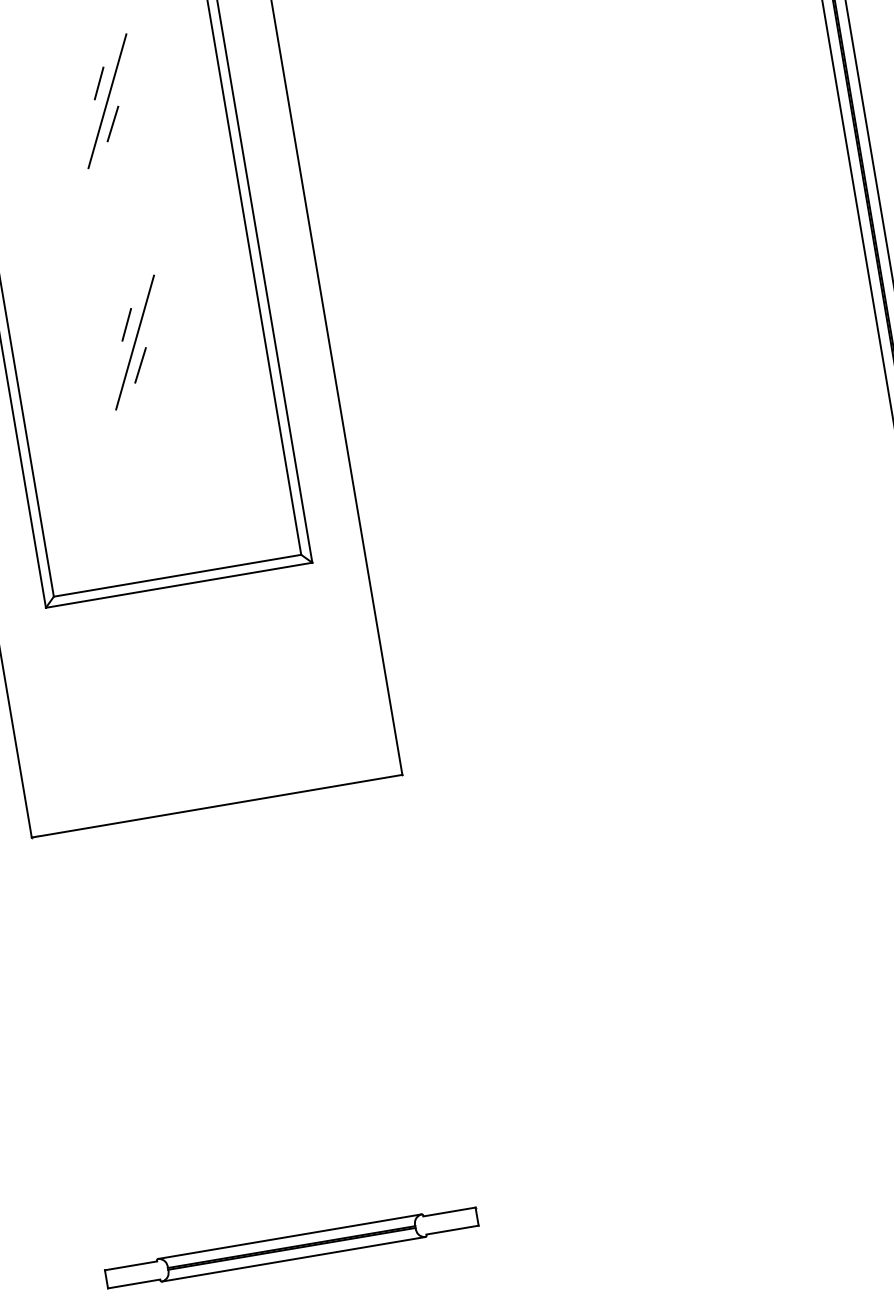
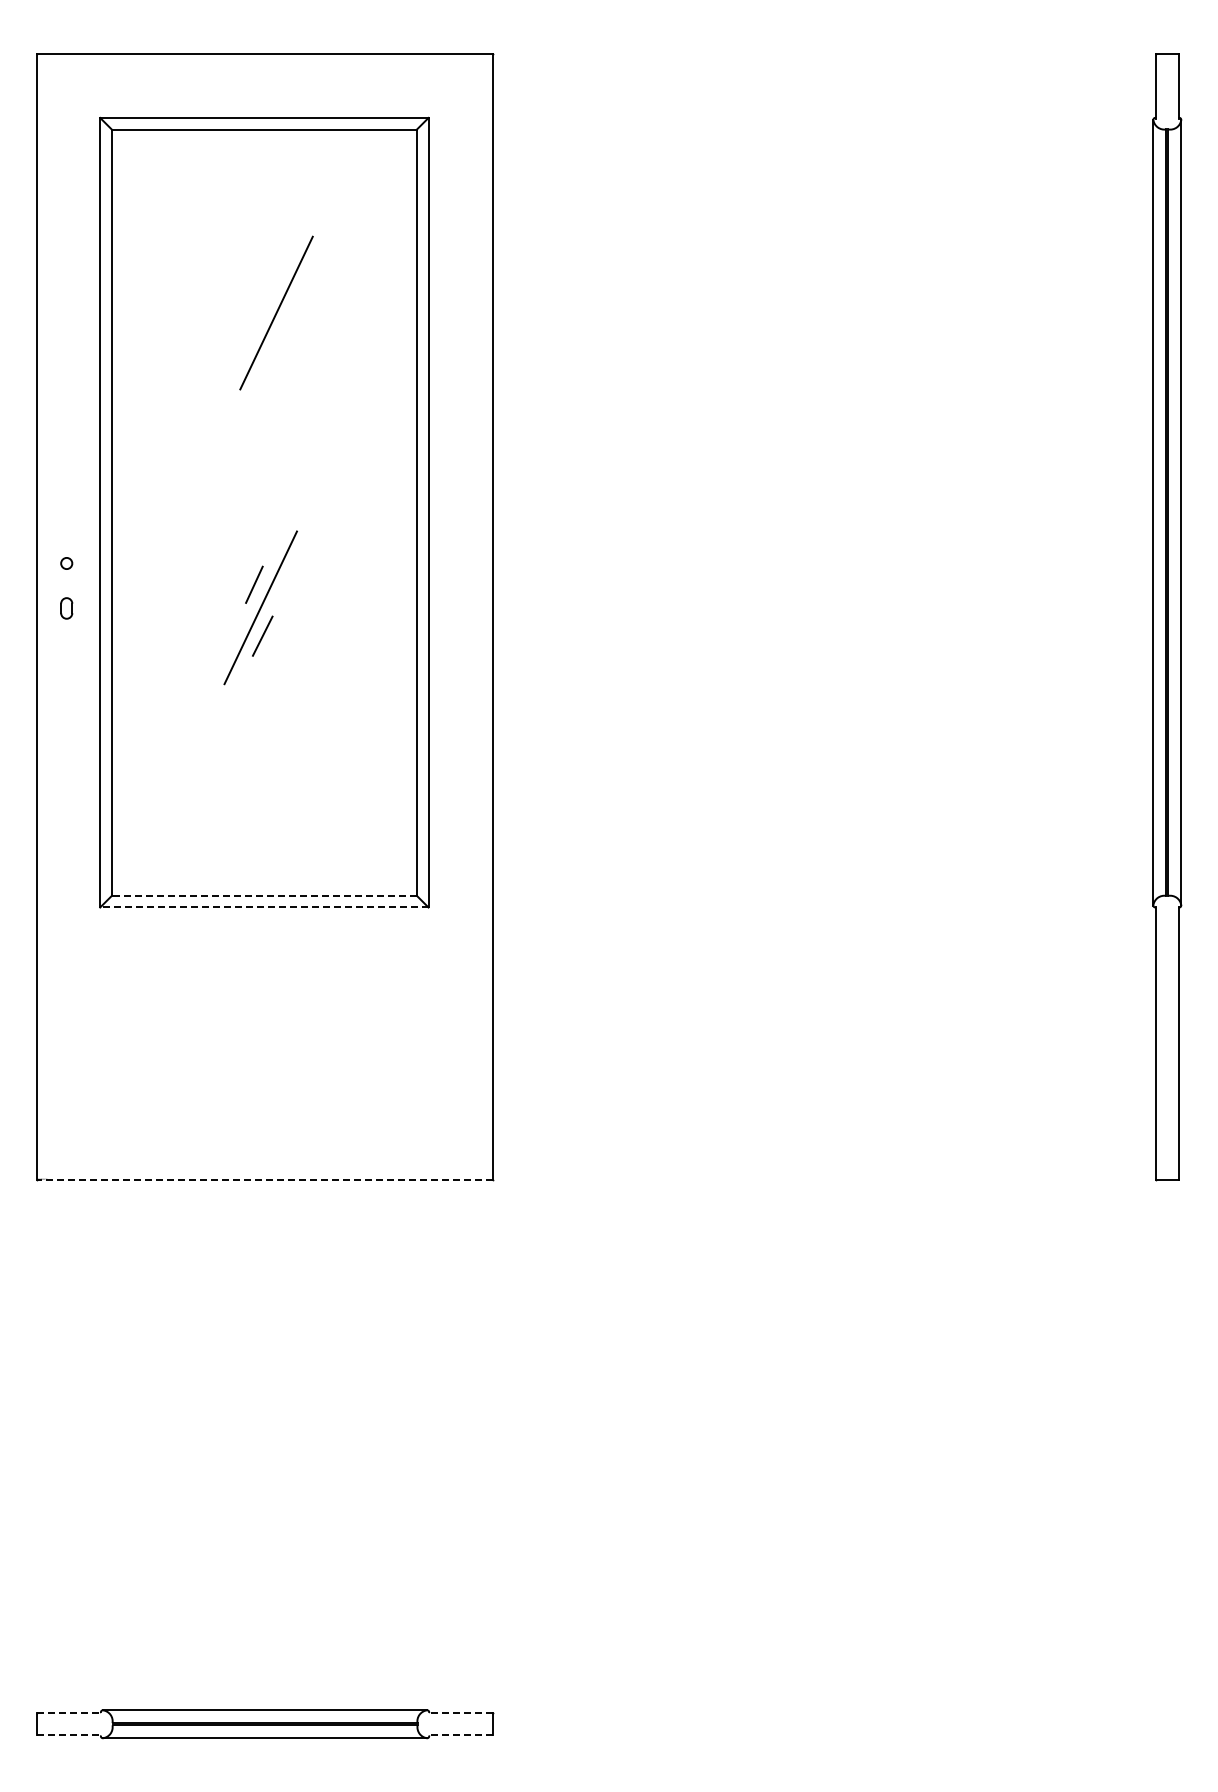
line: (98, 83) -> (269, 290), removed
line: (112, 124) -> (278, 341), removed
line: (176, 575) -> (263, 895), solid -> dashed
line: (178, 585) -> (263, 907), solid -> dashed
line: (216, 805) -> (264, 1179), solid -> dashed
line: (448, 1212) -> (460, 1713), solid -> dashed
line: (451, 1230) -> (460, 1735), solid -> dashed
line: (131, 1266) -> (69, 1713), solid -> dashed
line: (134, 1283) -> (69, 1735), solid -> dashed

